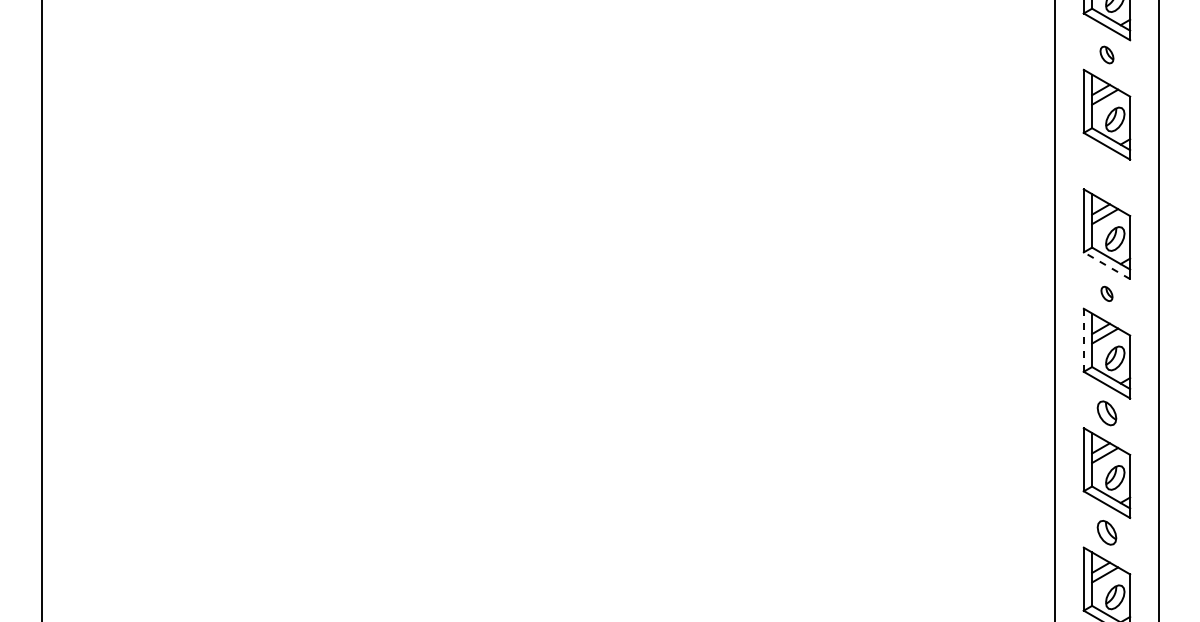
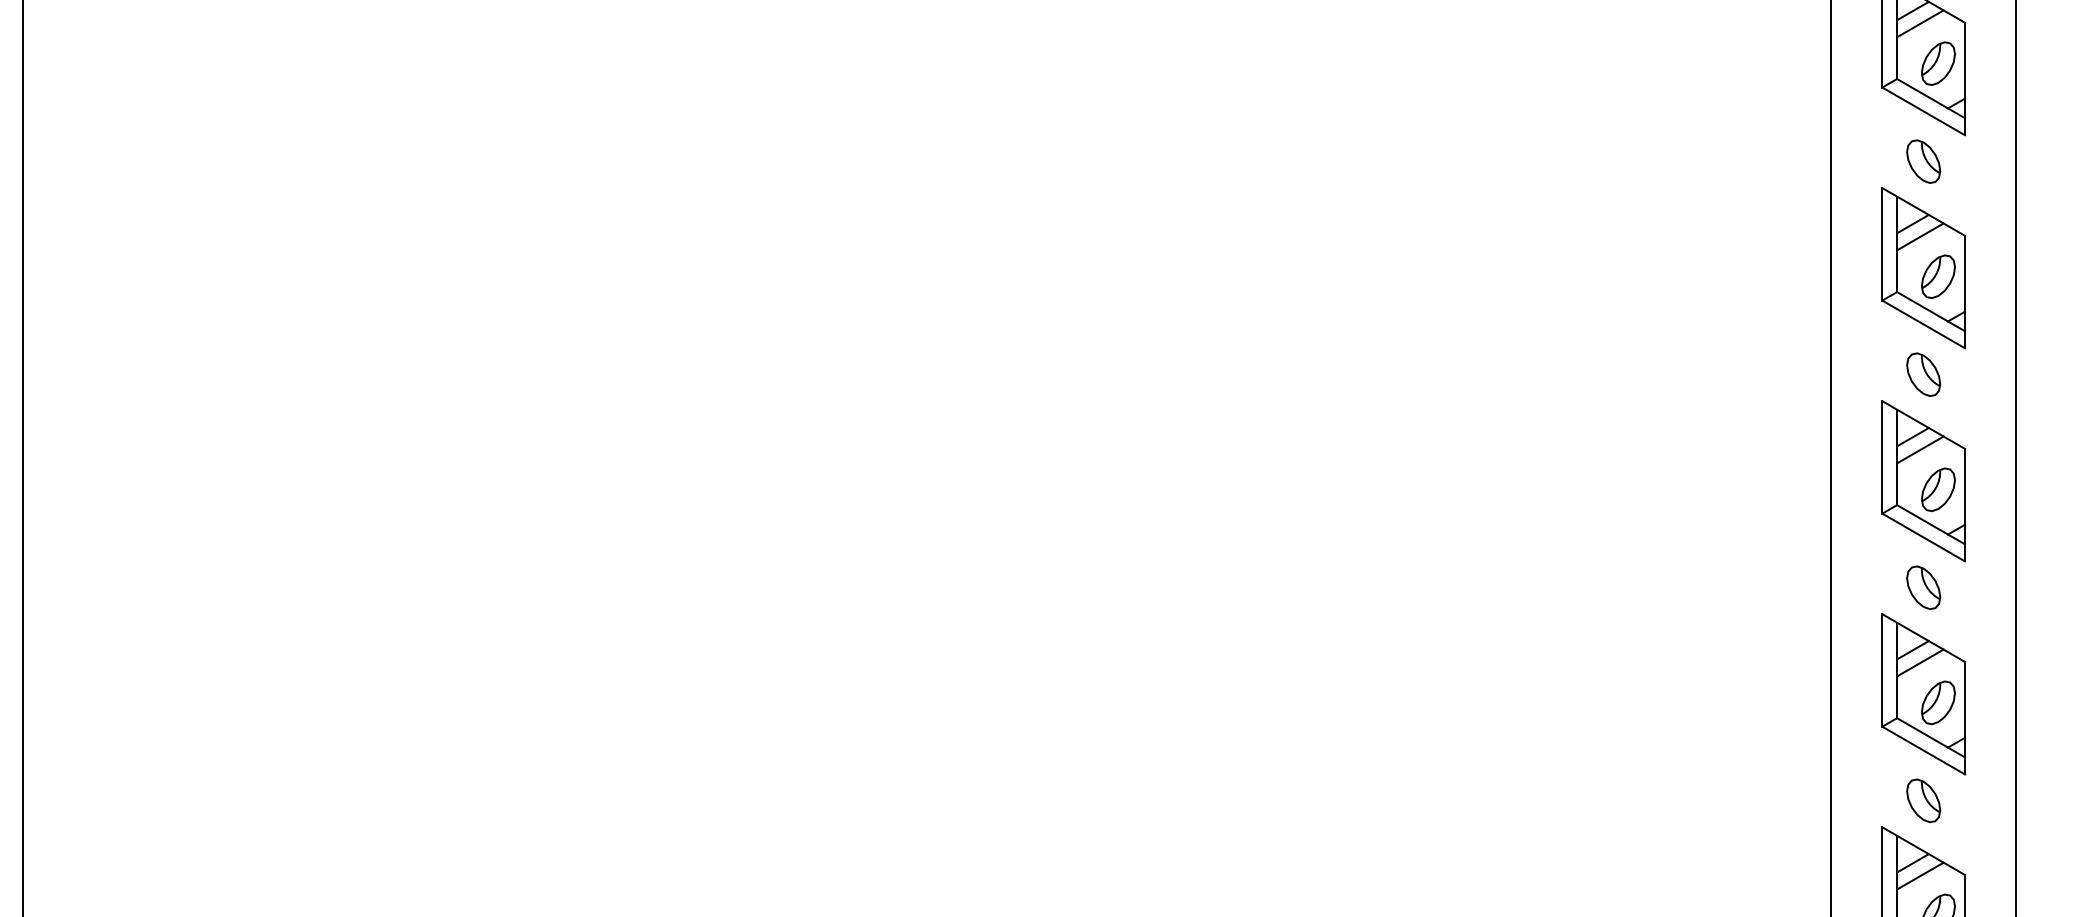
part: (1106, 54) -> (1922, 160), size x1.43
part: (1106, 174) -> (1922, 374), added
line: (1107, 265) -> (1924, 537), dashed -> solid
part: (1106, 293) -> (1922, 587), size x1.67
line: (1083, 340) -> (1881, 670), dashed -> solid

